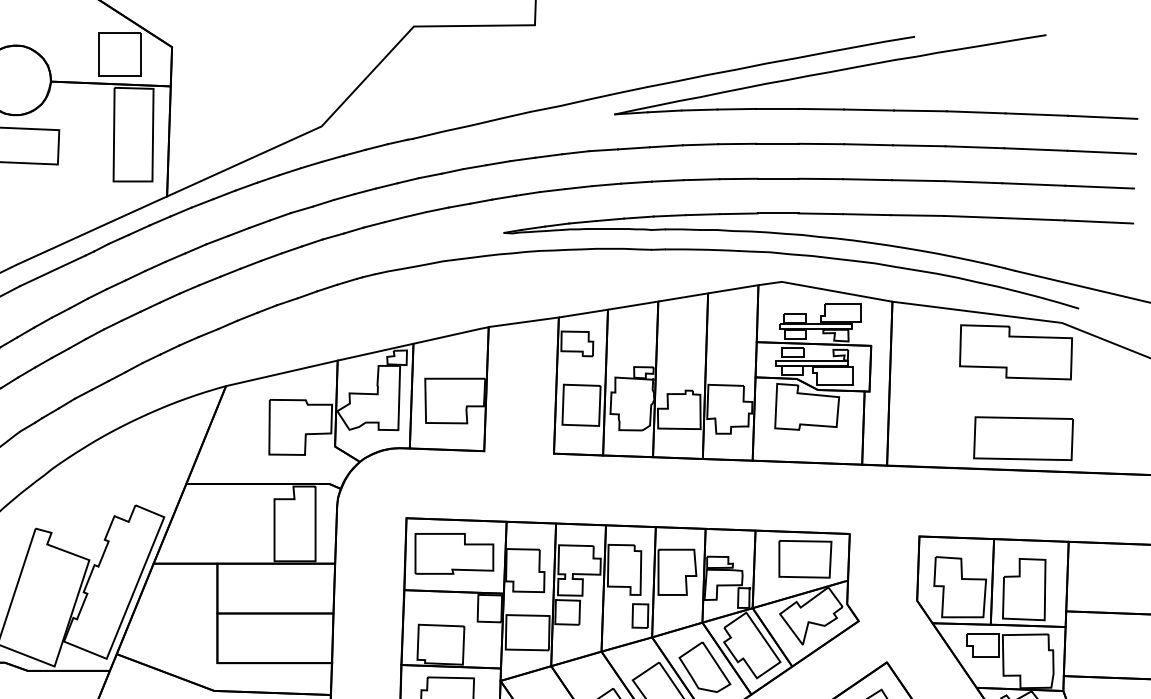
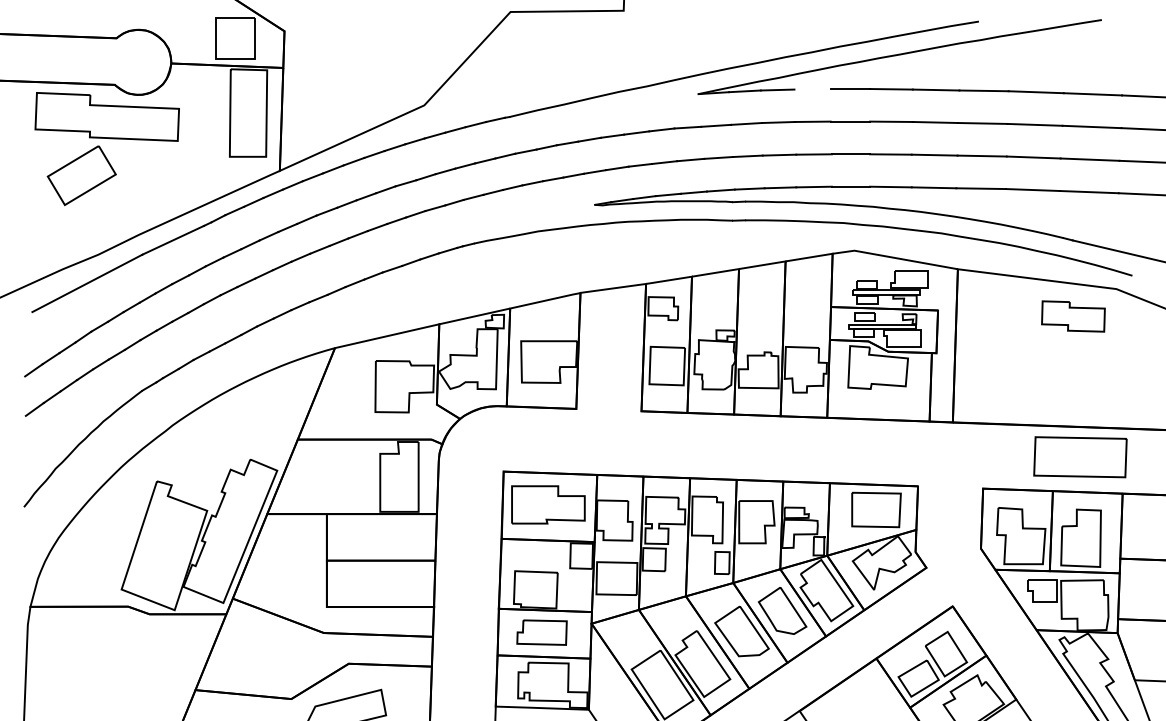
line: (736, 109) -> (812, 89), removed
part: (1016, 352) -> (1073, 316), size x0.6
part: (1023, 438) -> (1080, 457), moved

